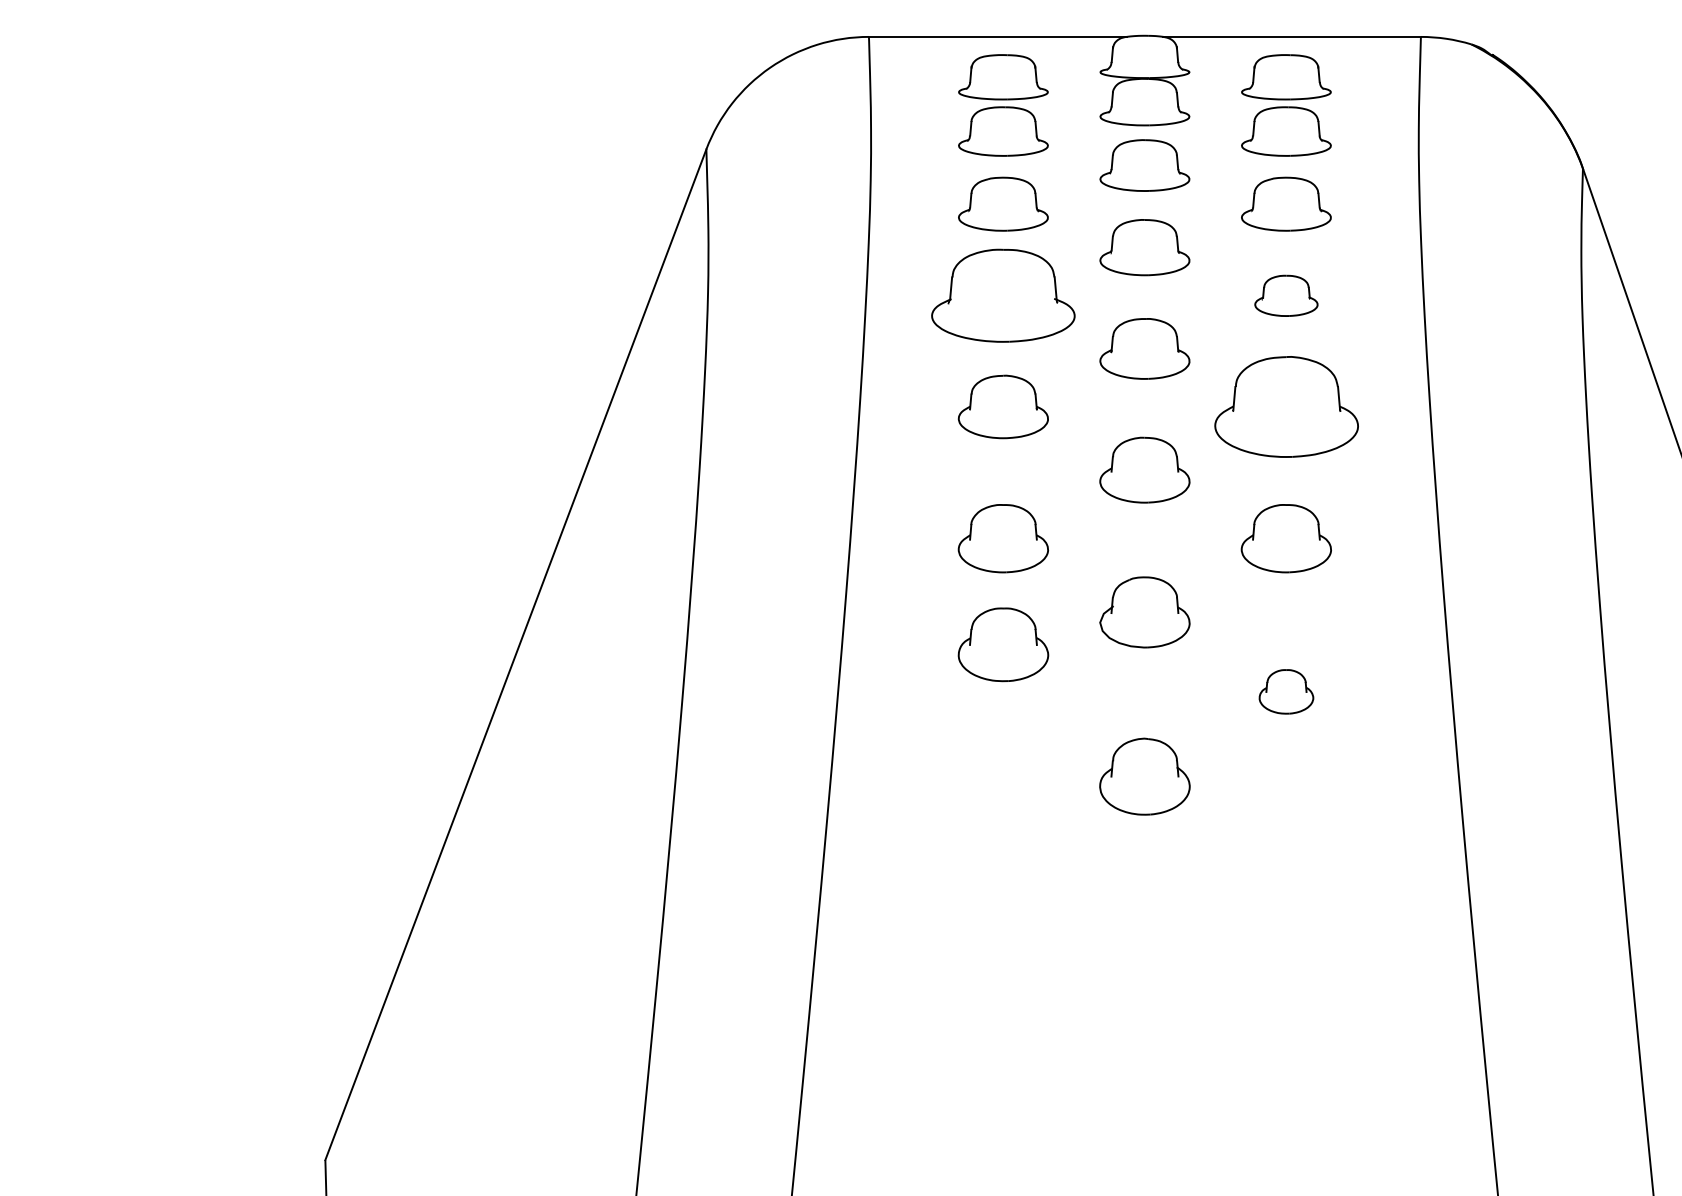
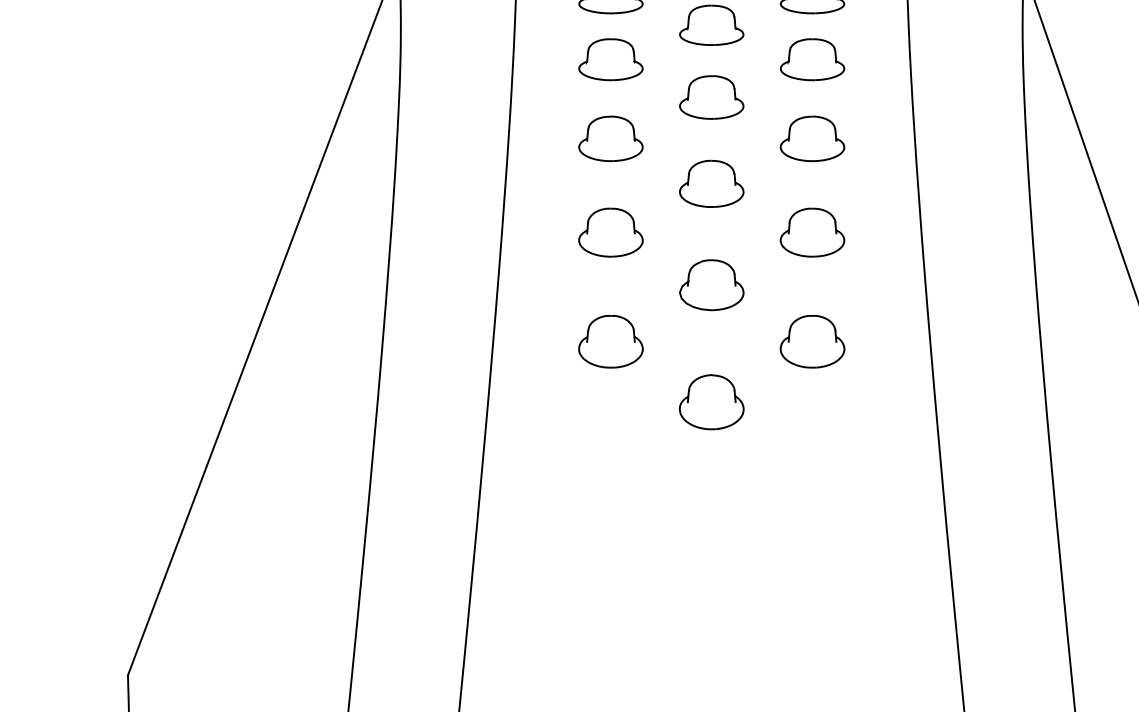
part: (1003, 295) -> (611, 59), size x0.62
part: (1286, 295) -> (812, 59), size x1.43
part: (1285, 406) -> (811, 138), size x0.62
part: (1003, 644) -> (611, 341), moved
part: (1286, 691) -> (812, 341), size x1.67

